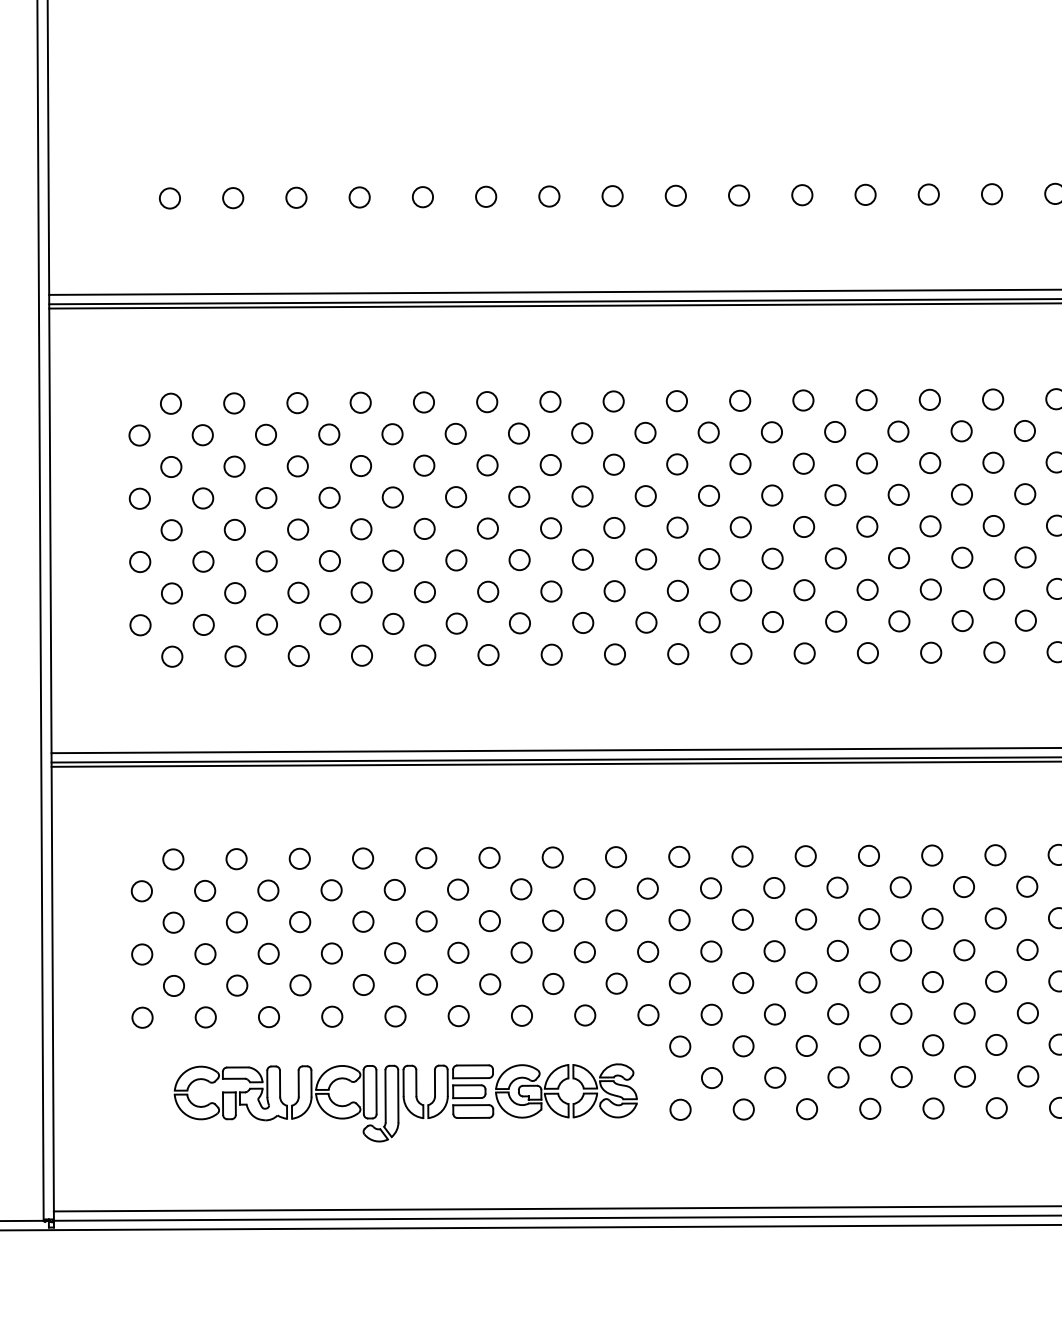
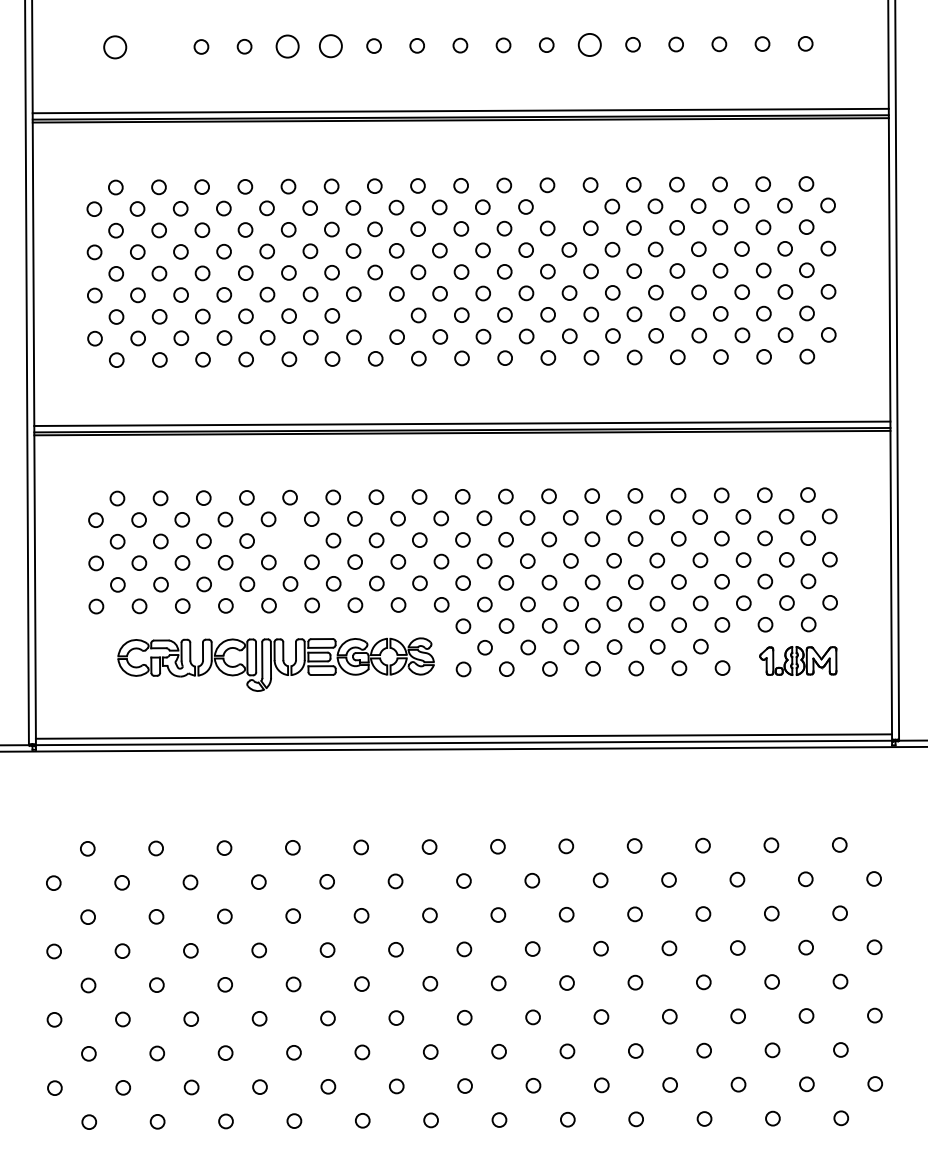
circle: (865, 194) -> (589, 44), size x1.6
circle: (233, 197) -> (158, 46), removed
circle: (422, 197) -> (287, 46), size x1.6
circle: (485, 197) -> (330, 46), size x1.6
circle: (169, 198) -> (114, 47), size x1.6
circle: (834, 431) -> (568, 206), removed
circle: (551, 591) -> (375, 315), removed
circle: (426, 920) -> (290, 540), removed

